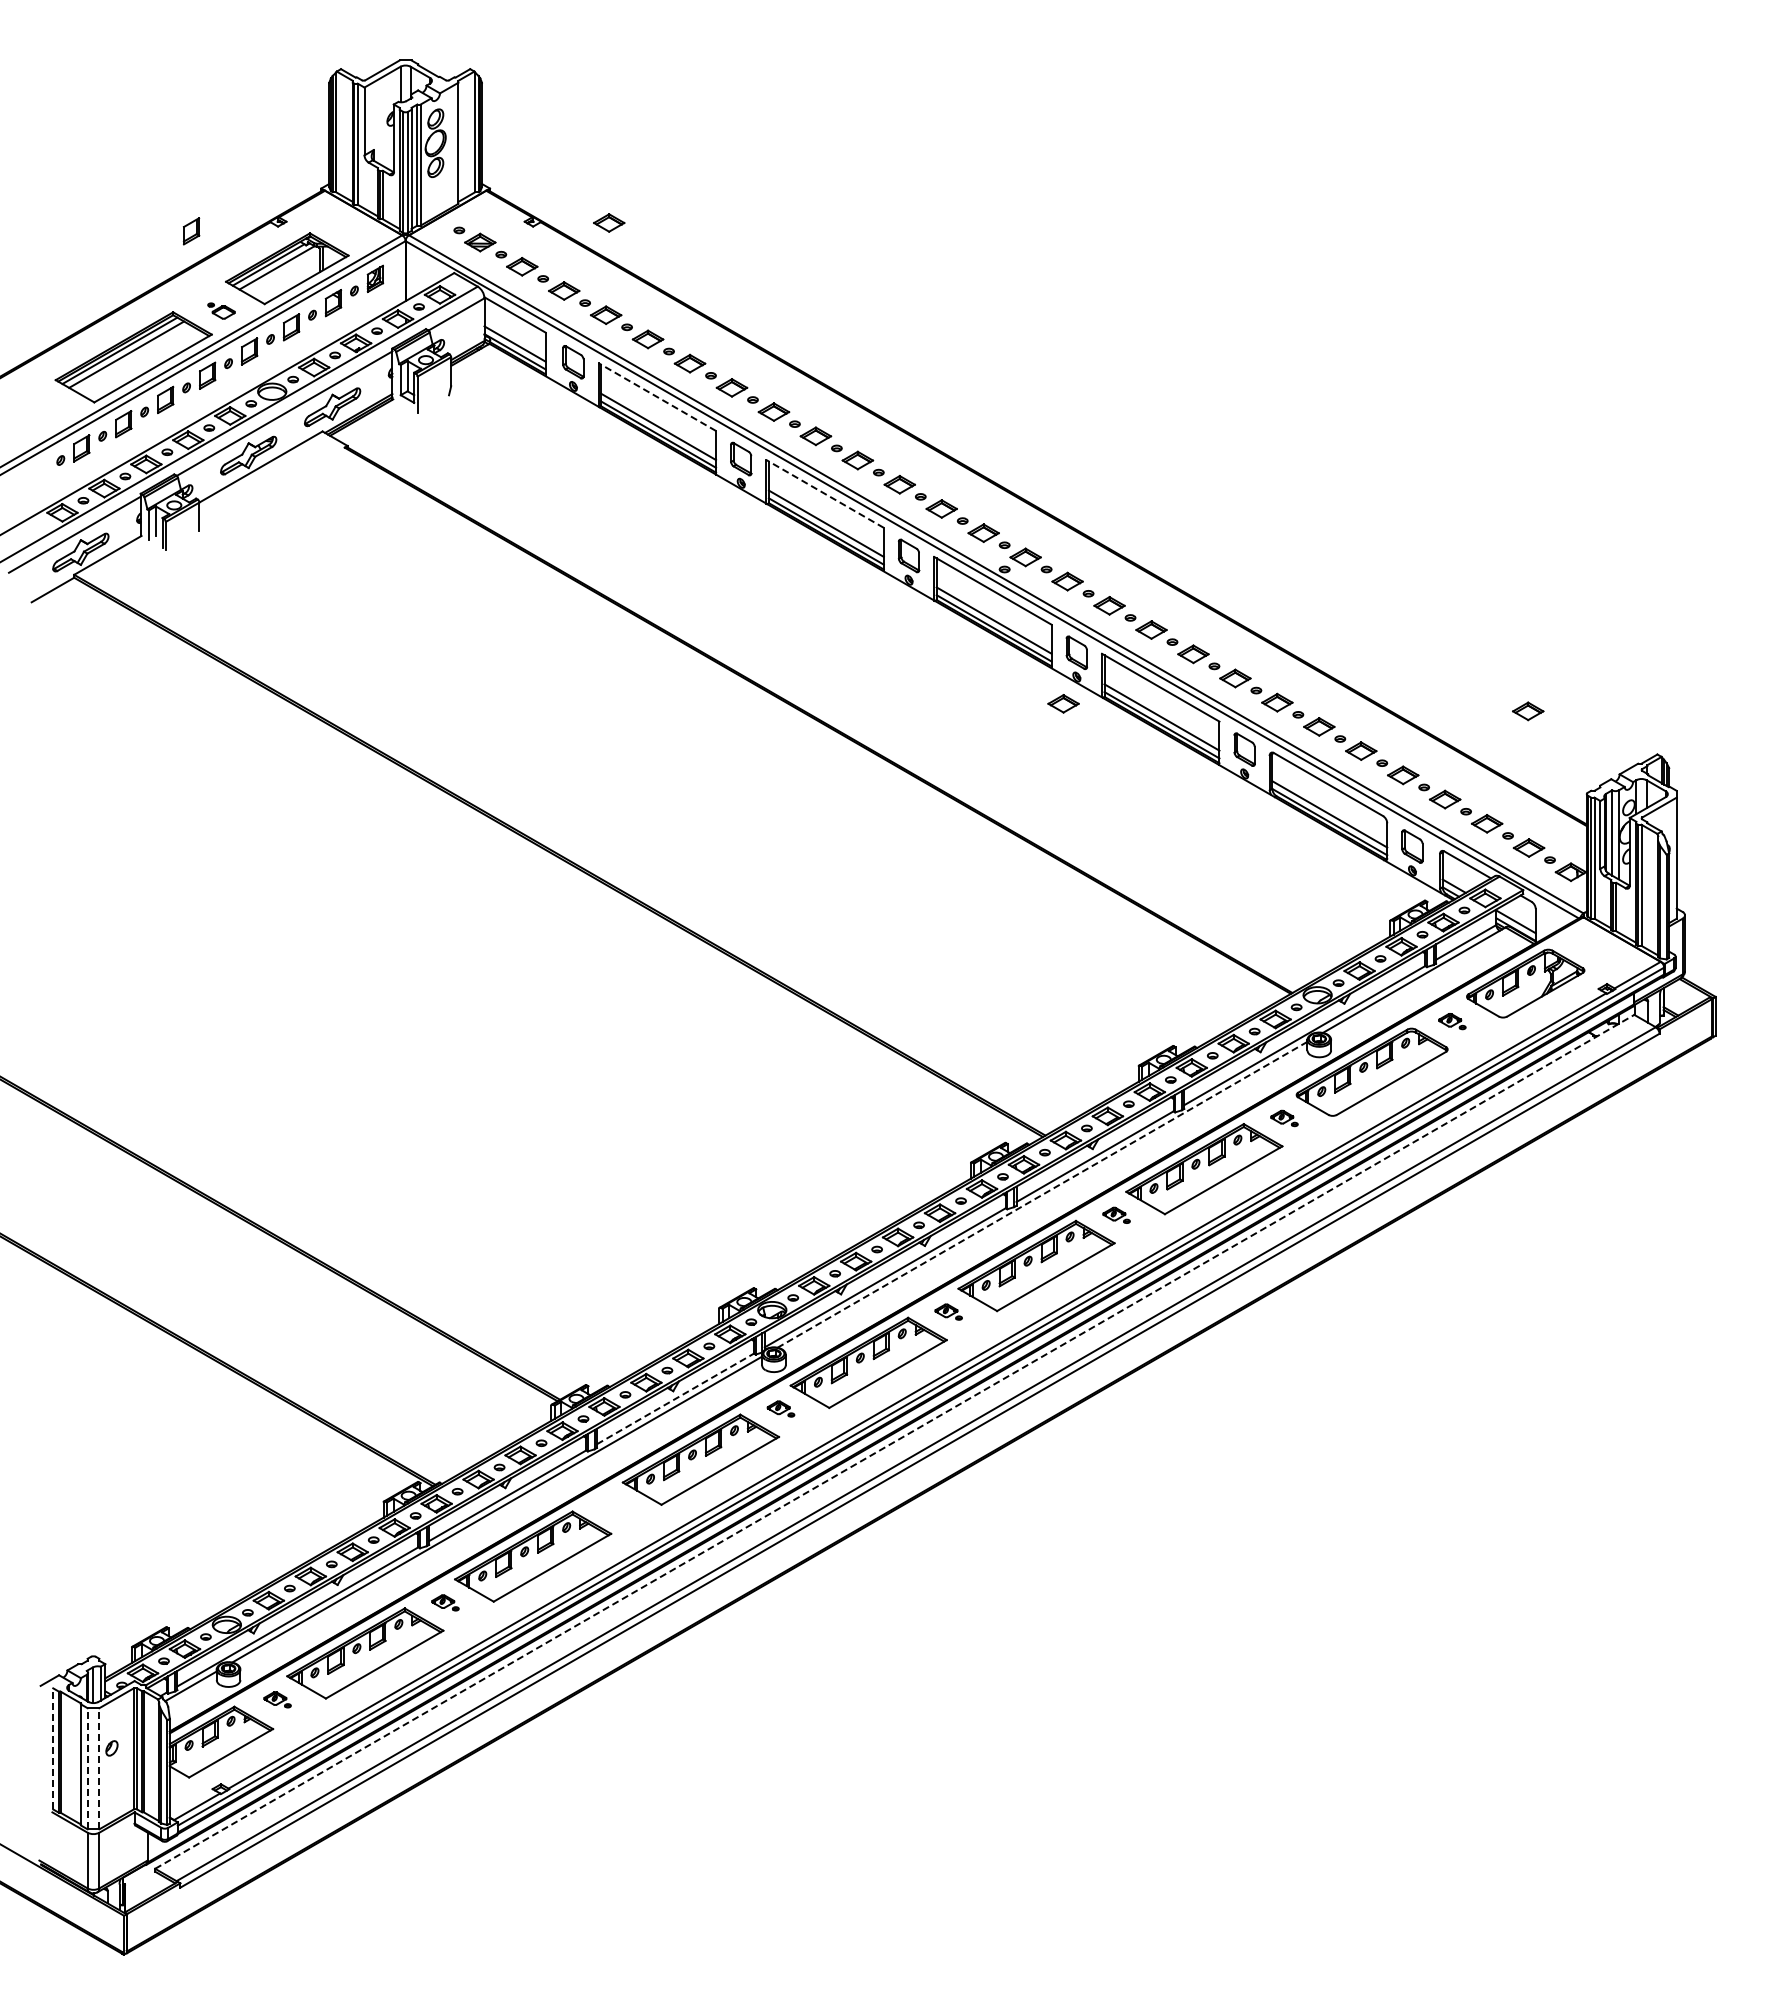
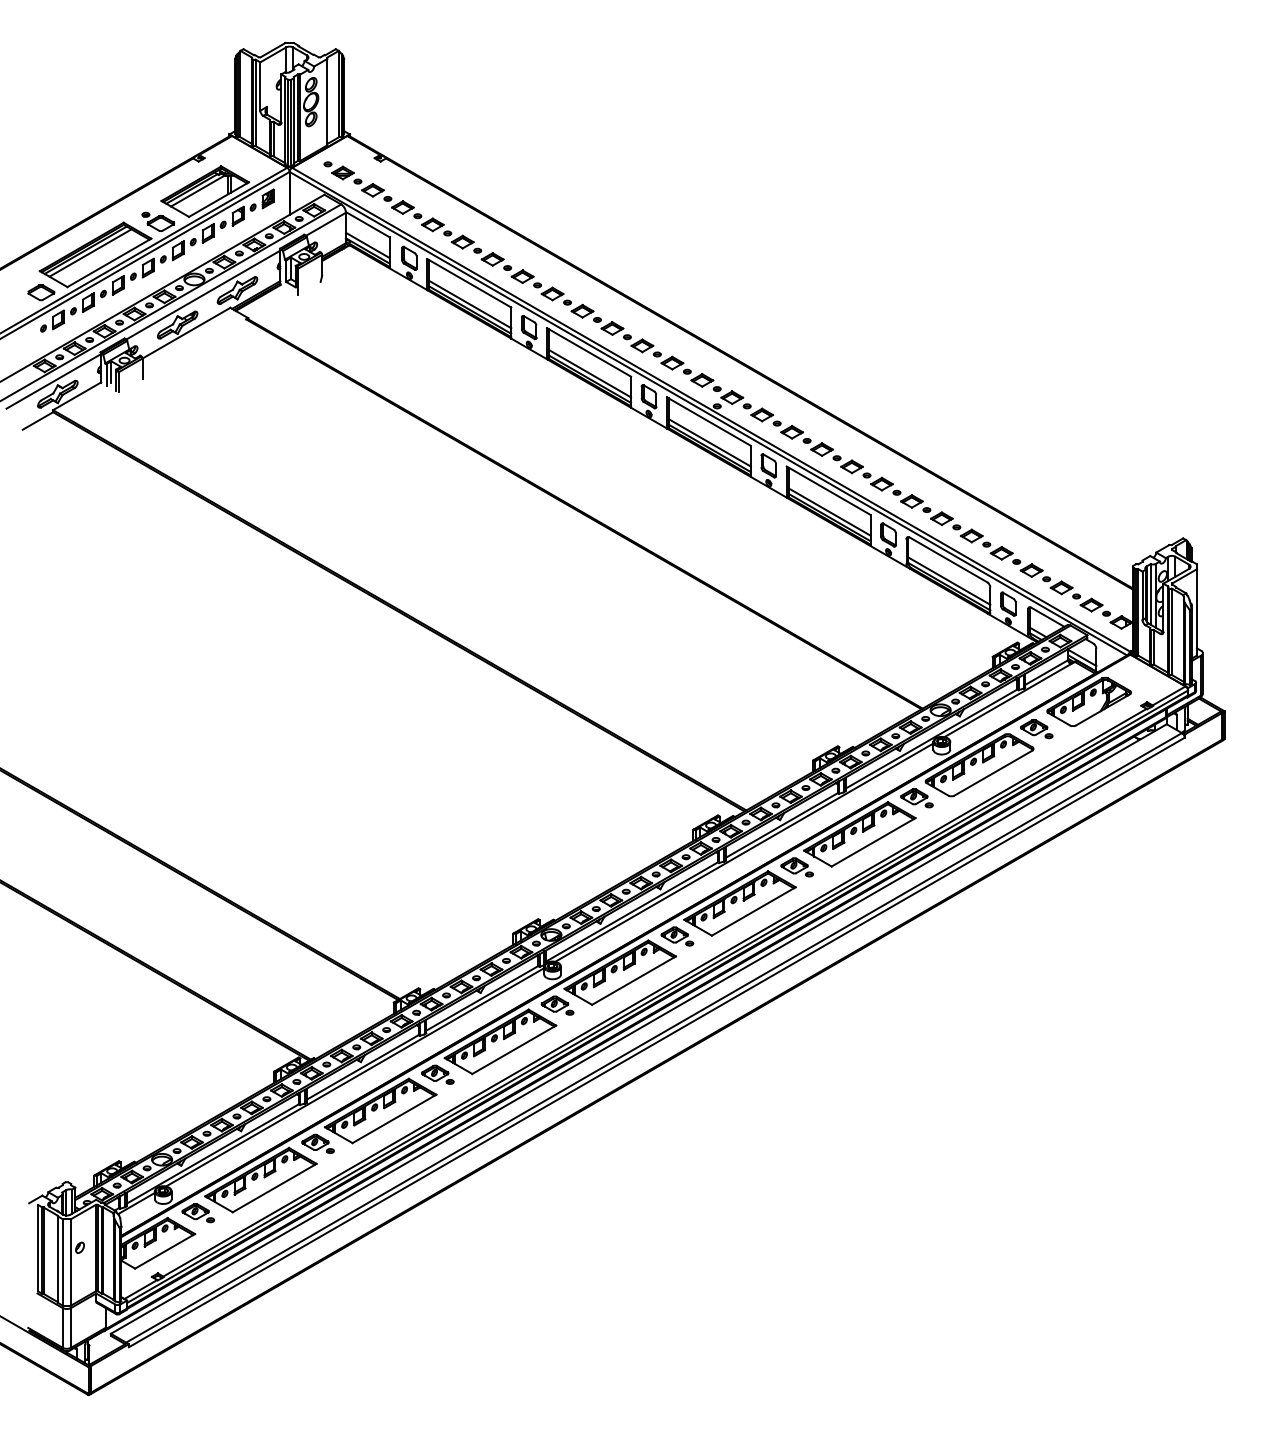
part: (609, 222) -> (435, 158), removed
part: (191, 231) -> (136, 165), removed
part: (221, 310) -> (158, 221), size x1.67
line: (657, 397) -> (469, 283), dashed -> solid
part: (57, 409) -> (41, 292), added
line: (825, 493) -> (589, 352), dashed -> solid
part: (1063, 703) -> (759, 502), removed
part: (1528, 711) -> (1091, 507), removed
part: (1452, 1021) -> (1036, 728), size x1.67
part: (1284, 1118) -> (917, 798), size x1.67
line: (1042, 1194) -> (744, 852), dashed -> solid
part: (1116, 1215) -> (797, 867), size x1.67
part: (948, 1311) -> (677, 935), size x1.67
line: (675, 1398) -> (482, 998), dashed -> solid
part: (780, 1408) -> (557, 1005), size x1.67
line: (894, 1441) -> (638, 1028), dashed -> solid
part: (613, 1505) -> (438, 1074), added
part: (445, 1602) -> (318, 1143), size x1.67
part: (277, 1699) -> (198, 1212), size x1.67
line: (53, 1748) -> (38, 1247), dashed -> solid
line: (87, 1768) -> (62, 1262), dashed -> solid
line: (99, 1768) -> (71, 1262), dashed -> solid

